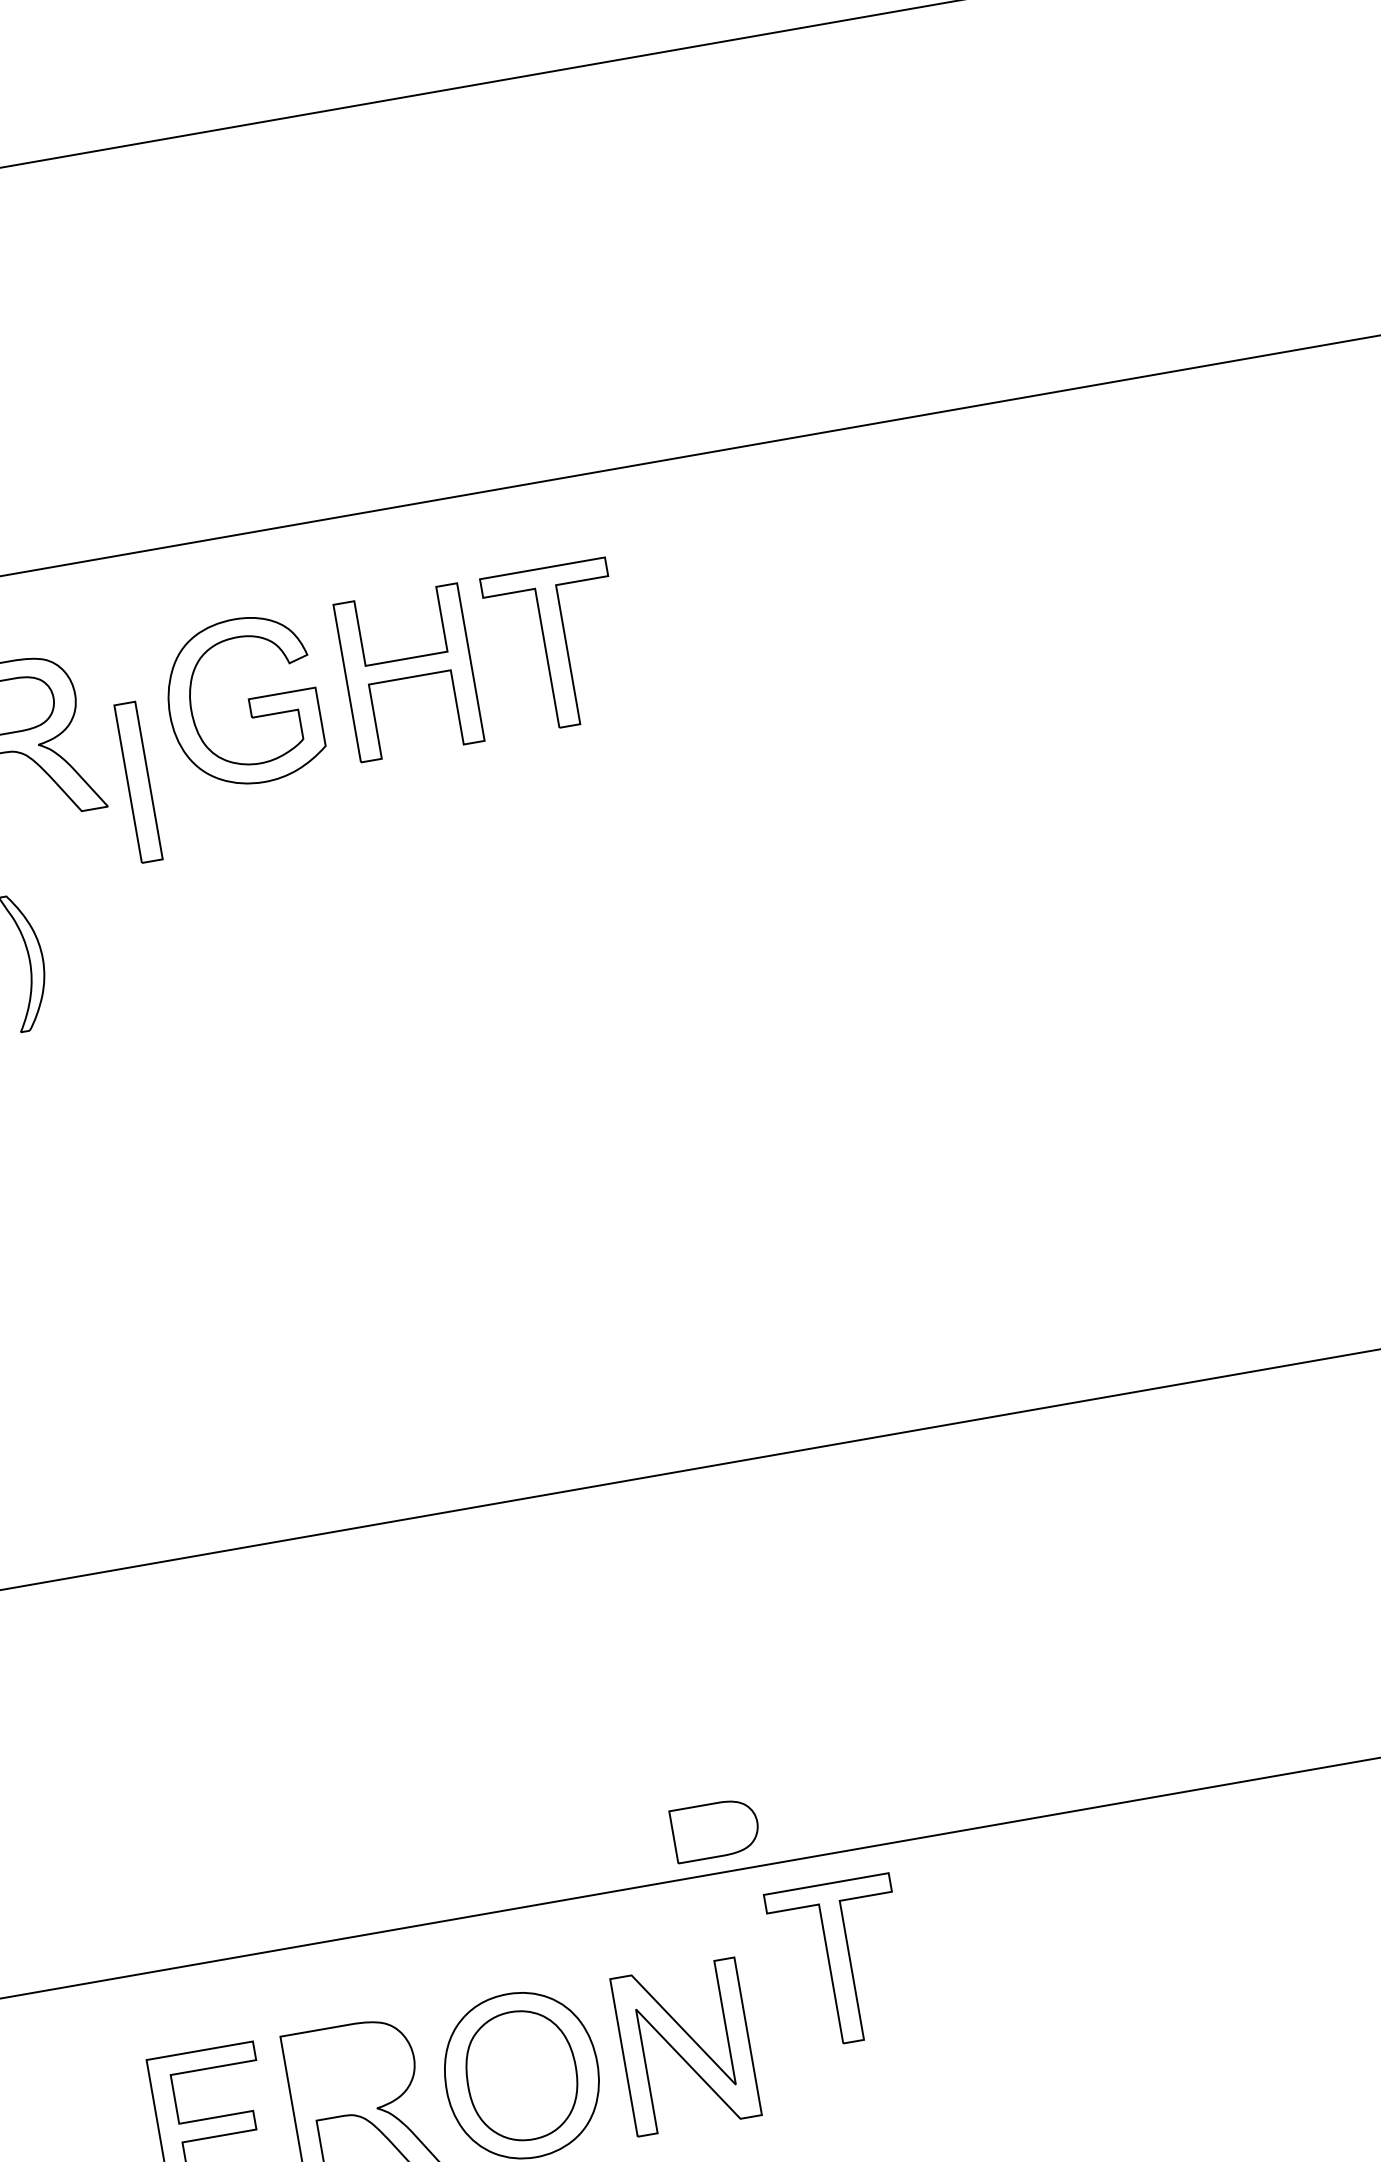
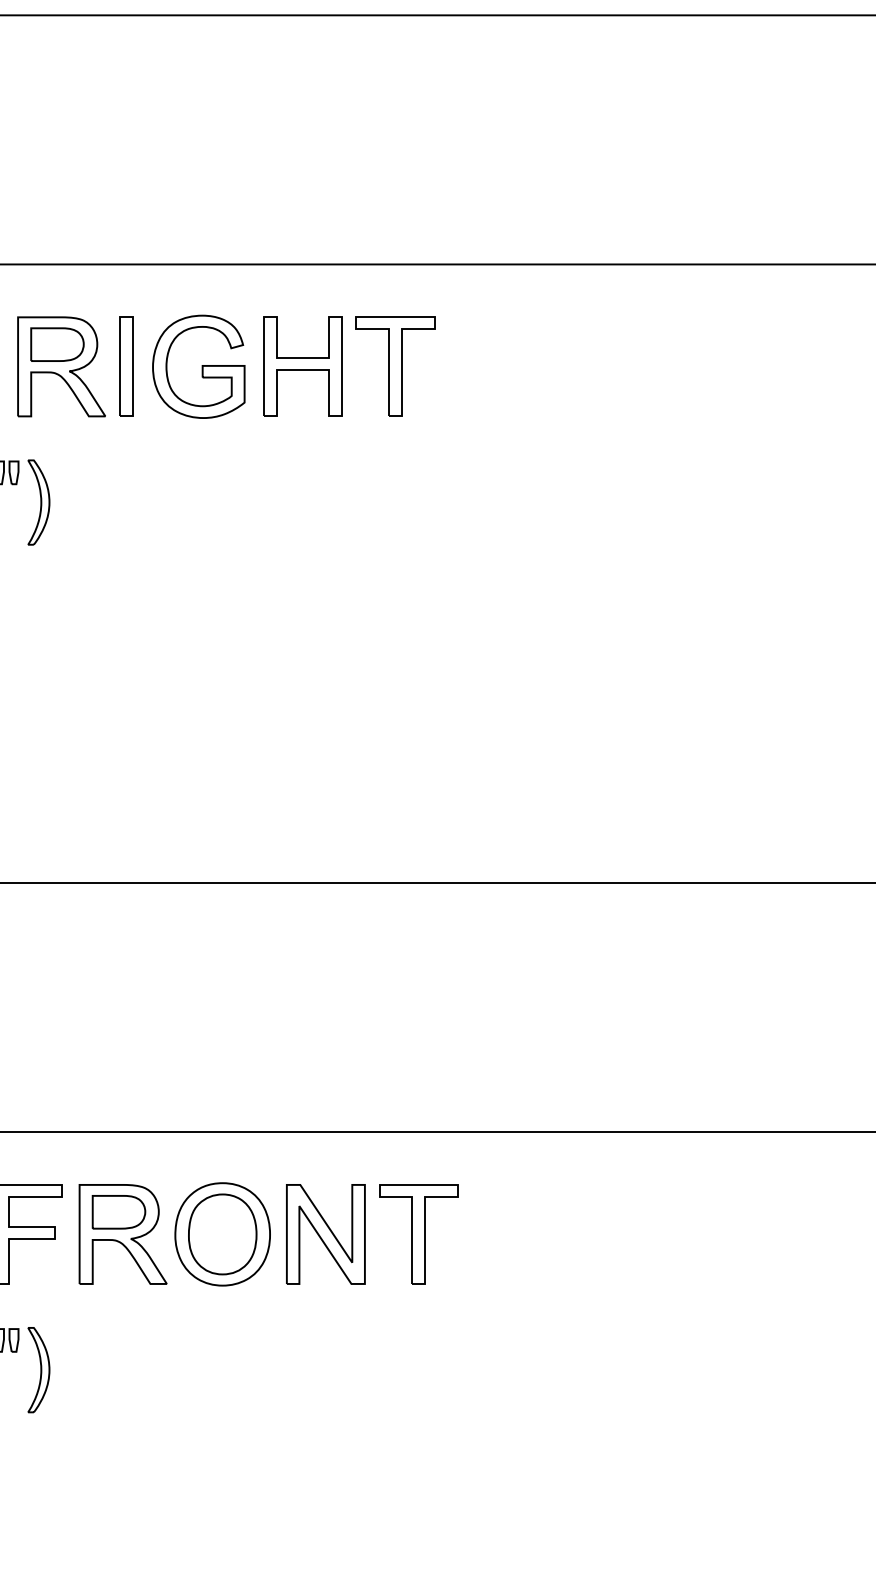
part: (138, 781) -> (126, 366), moved
part: (714, 1830) -> (118, 1212), moved
part: (839, 1962) -> (418, 1234), moved

